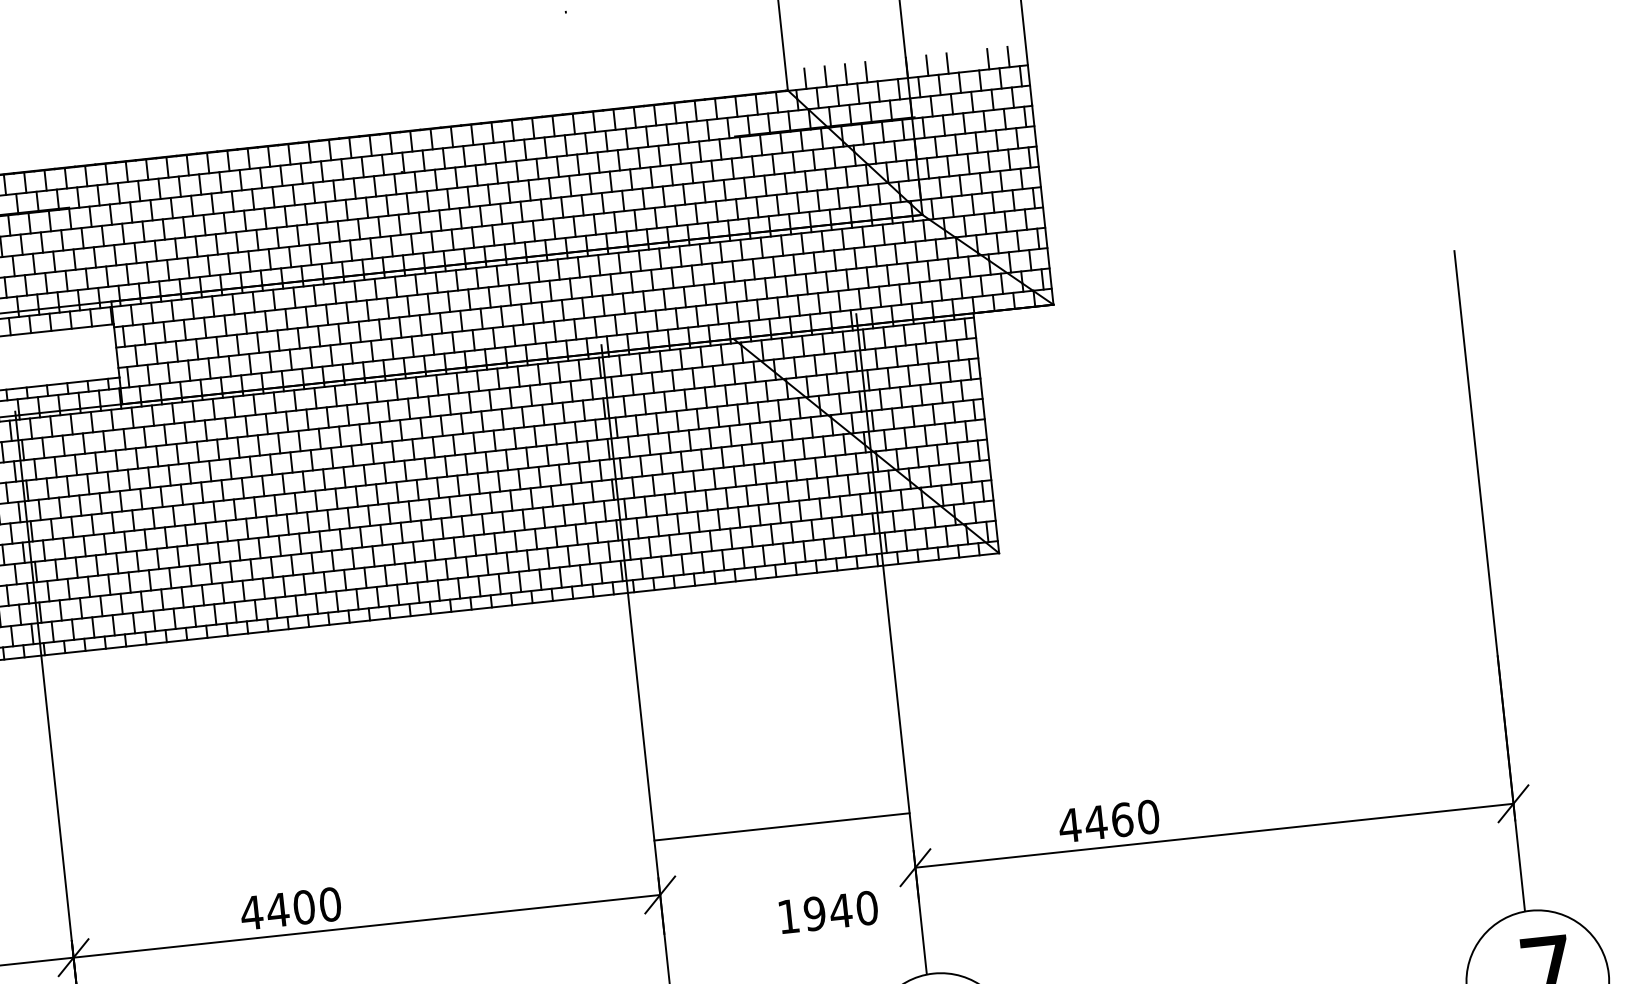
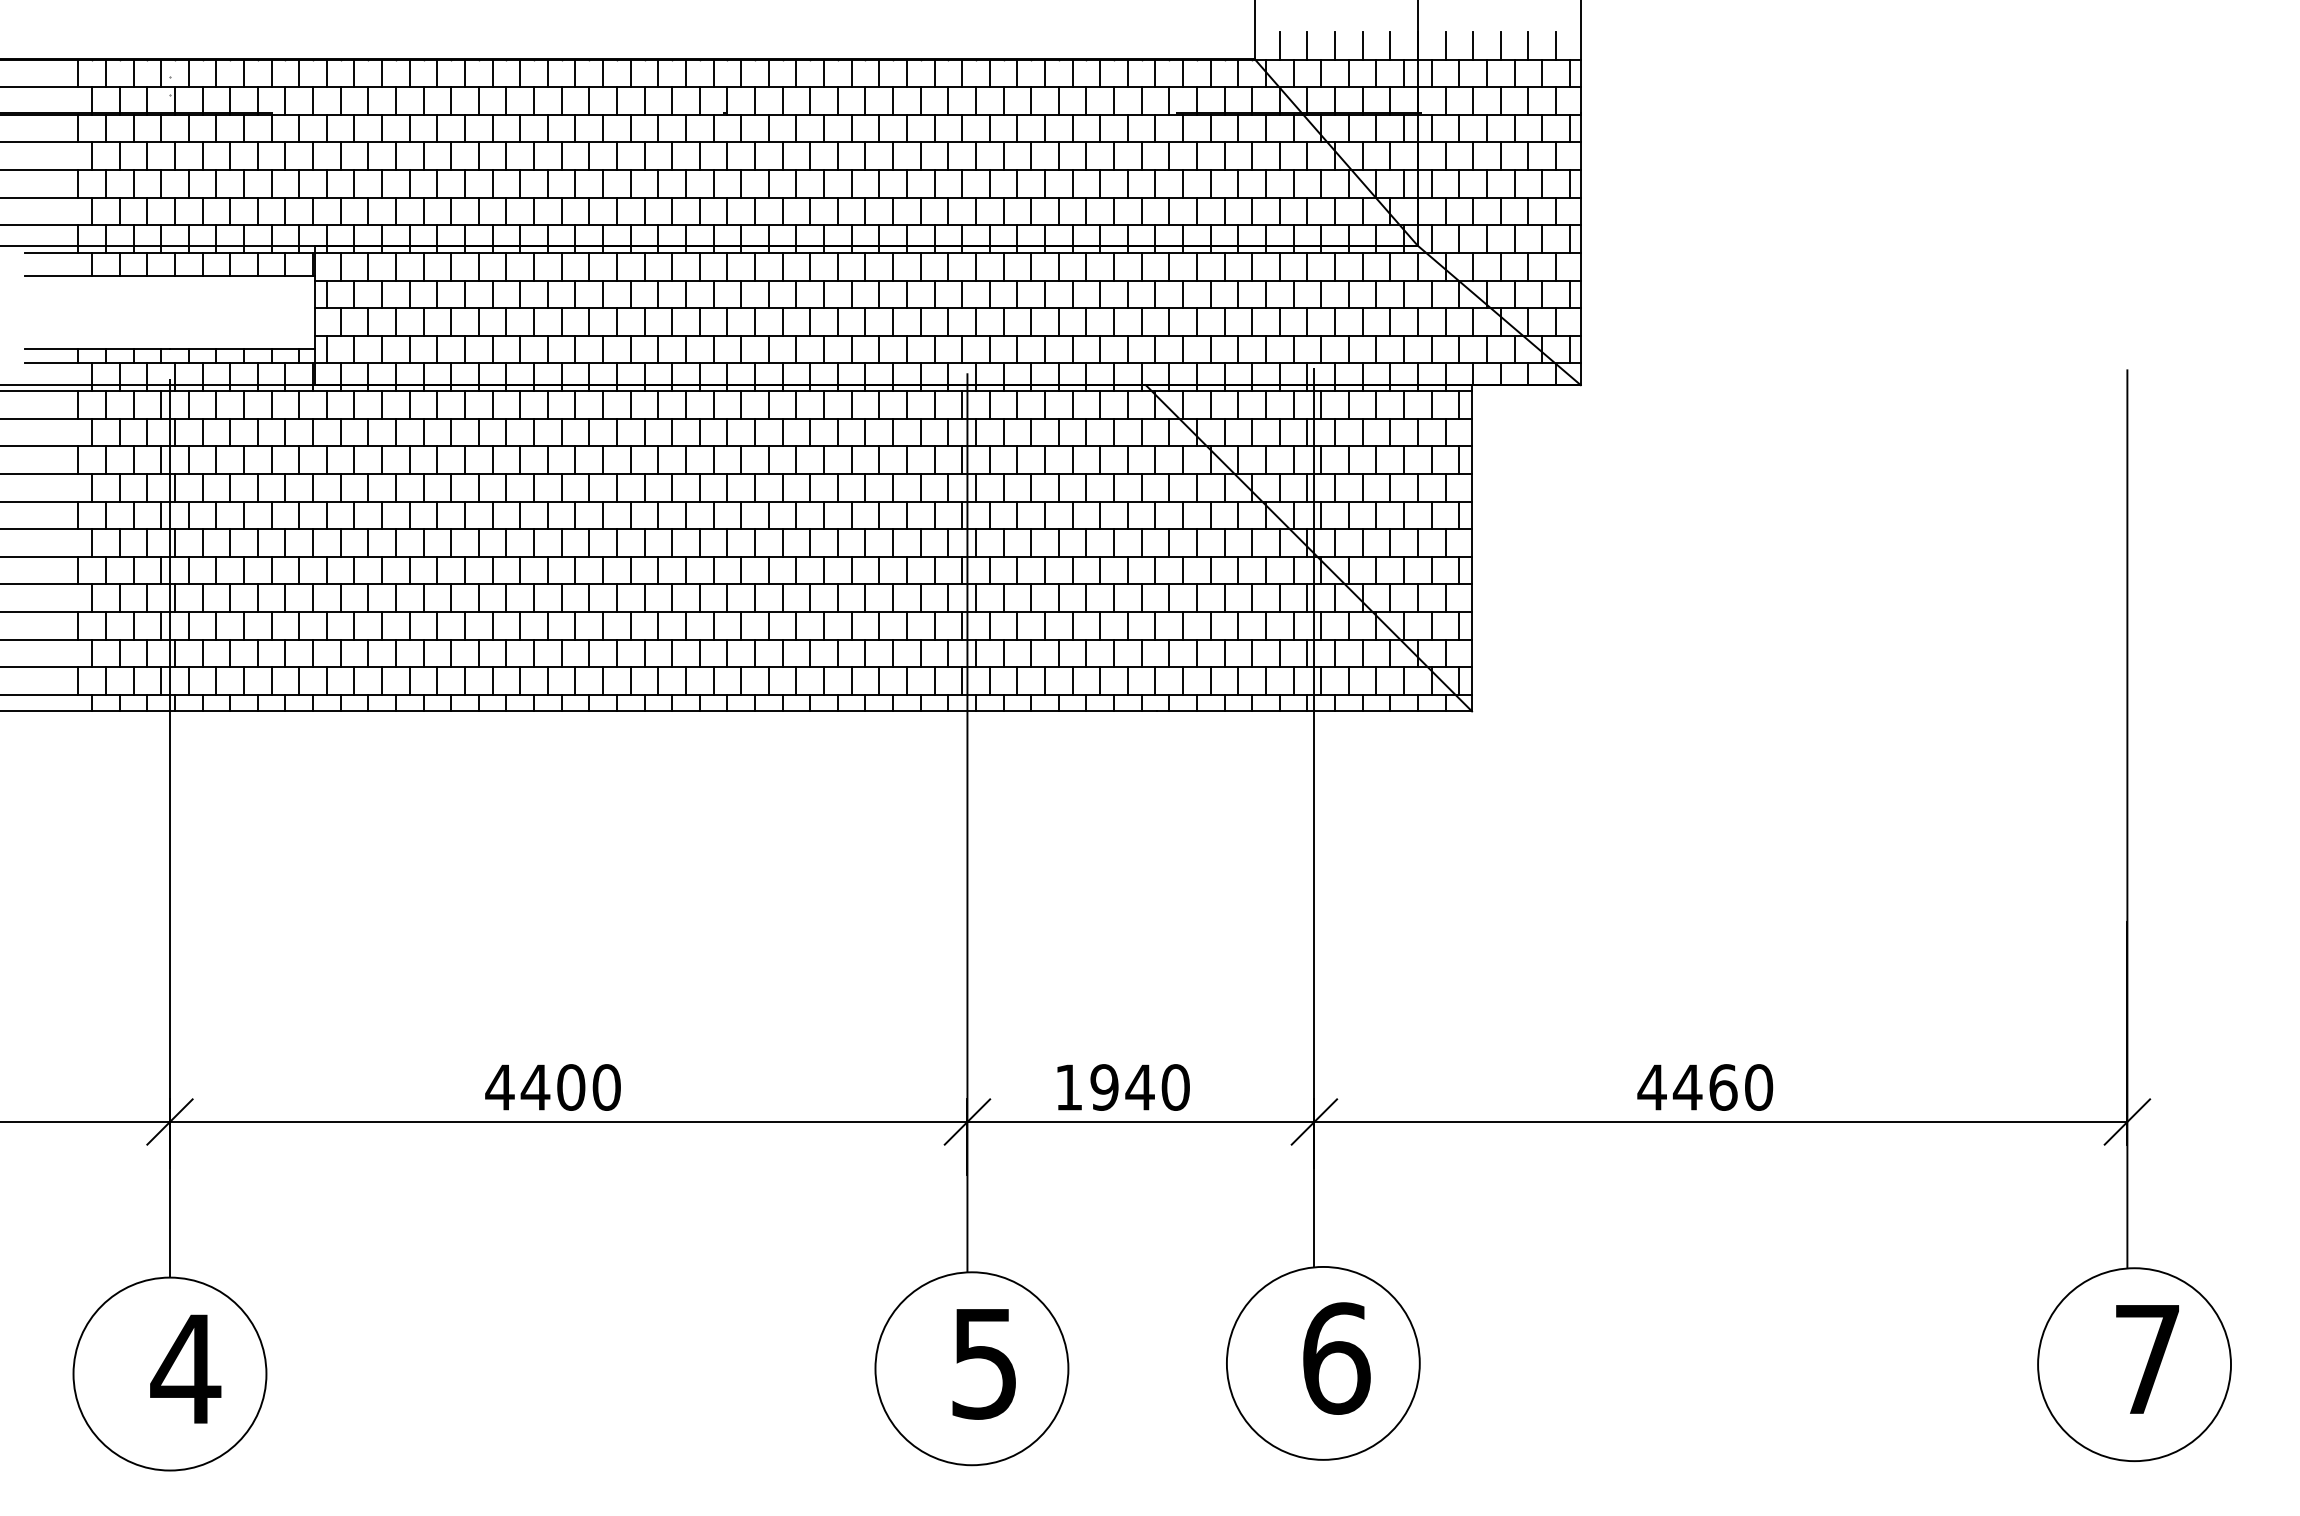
line: (967, 61) -> (1500, 45), added
line: (886, 69) -> (1390, 45), added
text: (1109, 821) -> (1705, 1087), moved
line: (781, 827) -> (1140, 1122), moved
text: (290, 908) -> (552, 1087), moved
text: (828, 912) -> (1123, 1087), moved

